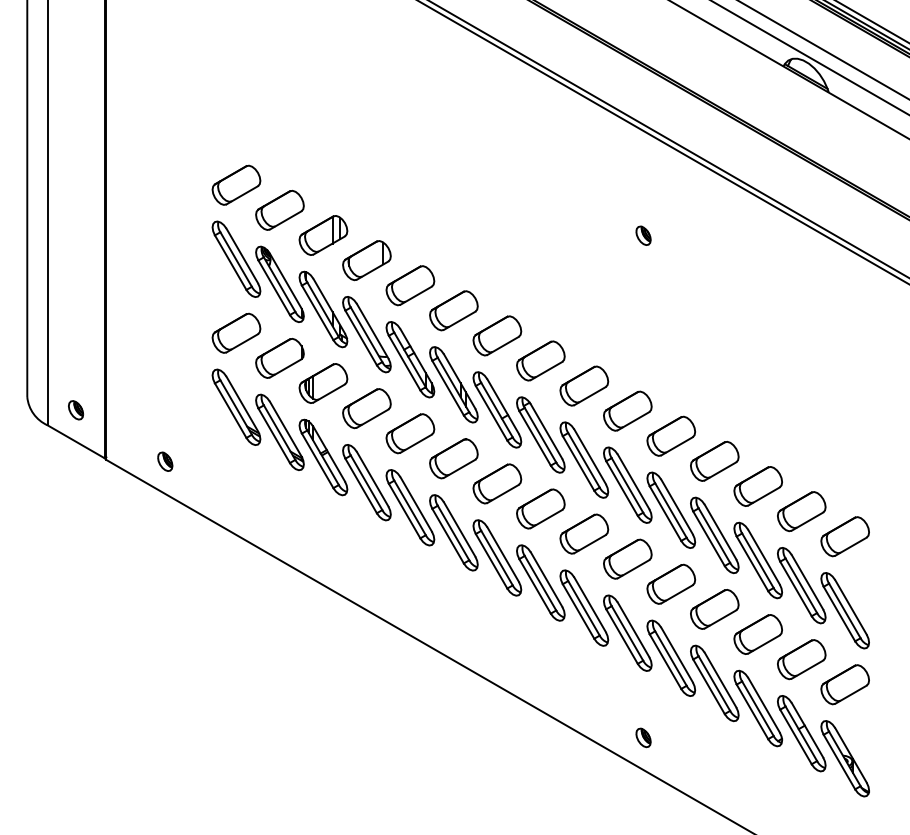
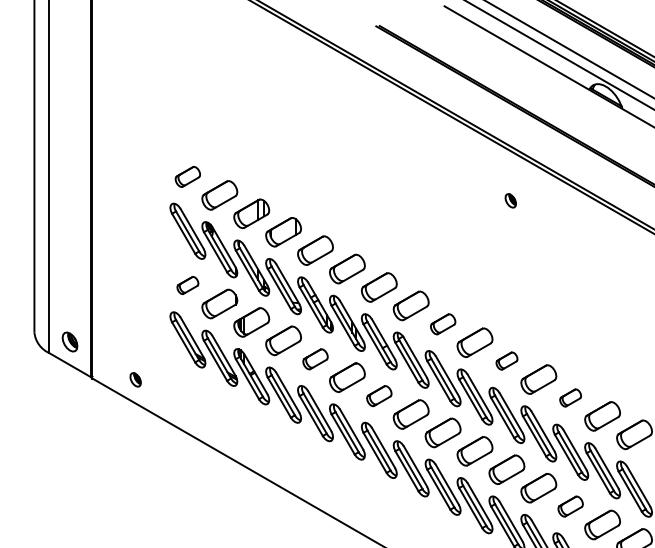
part: (236, 184) -> (187, 176), size x0.7
part: (643, 235) -> (510, 200), moved
part: (236, 332) -> (187, 285), size x0.6
part: (584, 385) -> (443, 323), size x0.7
part: (76, 410) -> (70, 342), size x1.4
part: (410, 433) -> (315, 359), size x0.7
part: (671, 435) -> (507, 360), size x0.6
part: (497, 483) -> (379, 395), size x0.7
part: (757, 486) -> (570, 398), size x0.6
part: (757, 634) -> (570, 506), size x0.7

